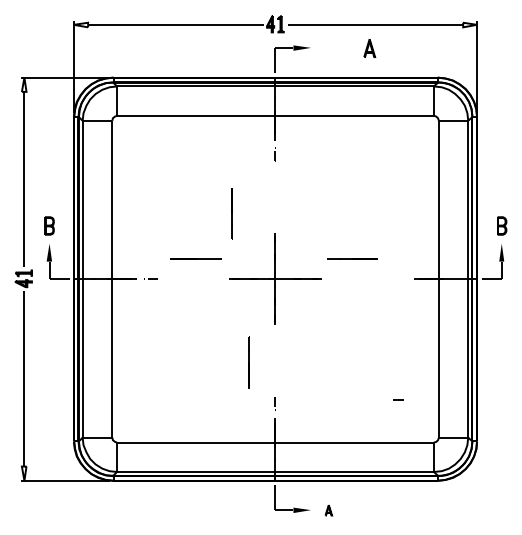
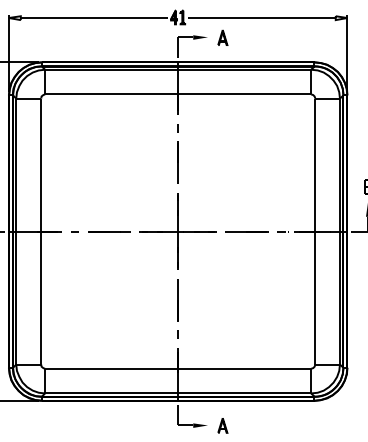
part: (369, 48) -> (222, 37), moved
line: (231, 213) -> (177, 162), moved
line: (195, 258) -> (109, 230), moved
line: (352, 258) -> (246, 230), moved
line: (248, 362) -> (177, 299), moved
part: (398, 399) -> (281, 230), moved
part: (328, 510) -> (222, 425), size x1.67

